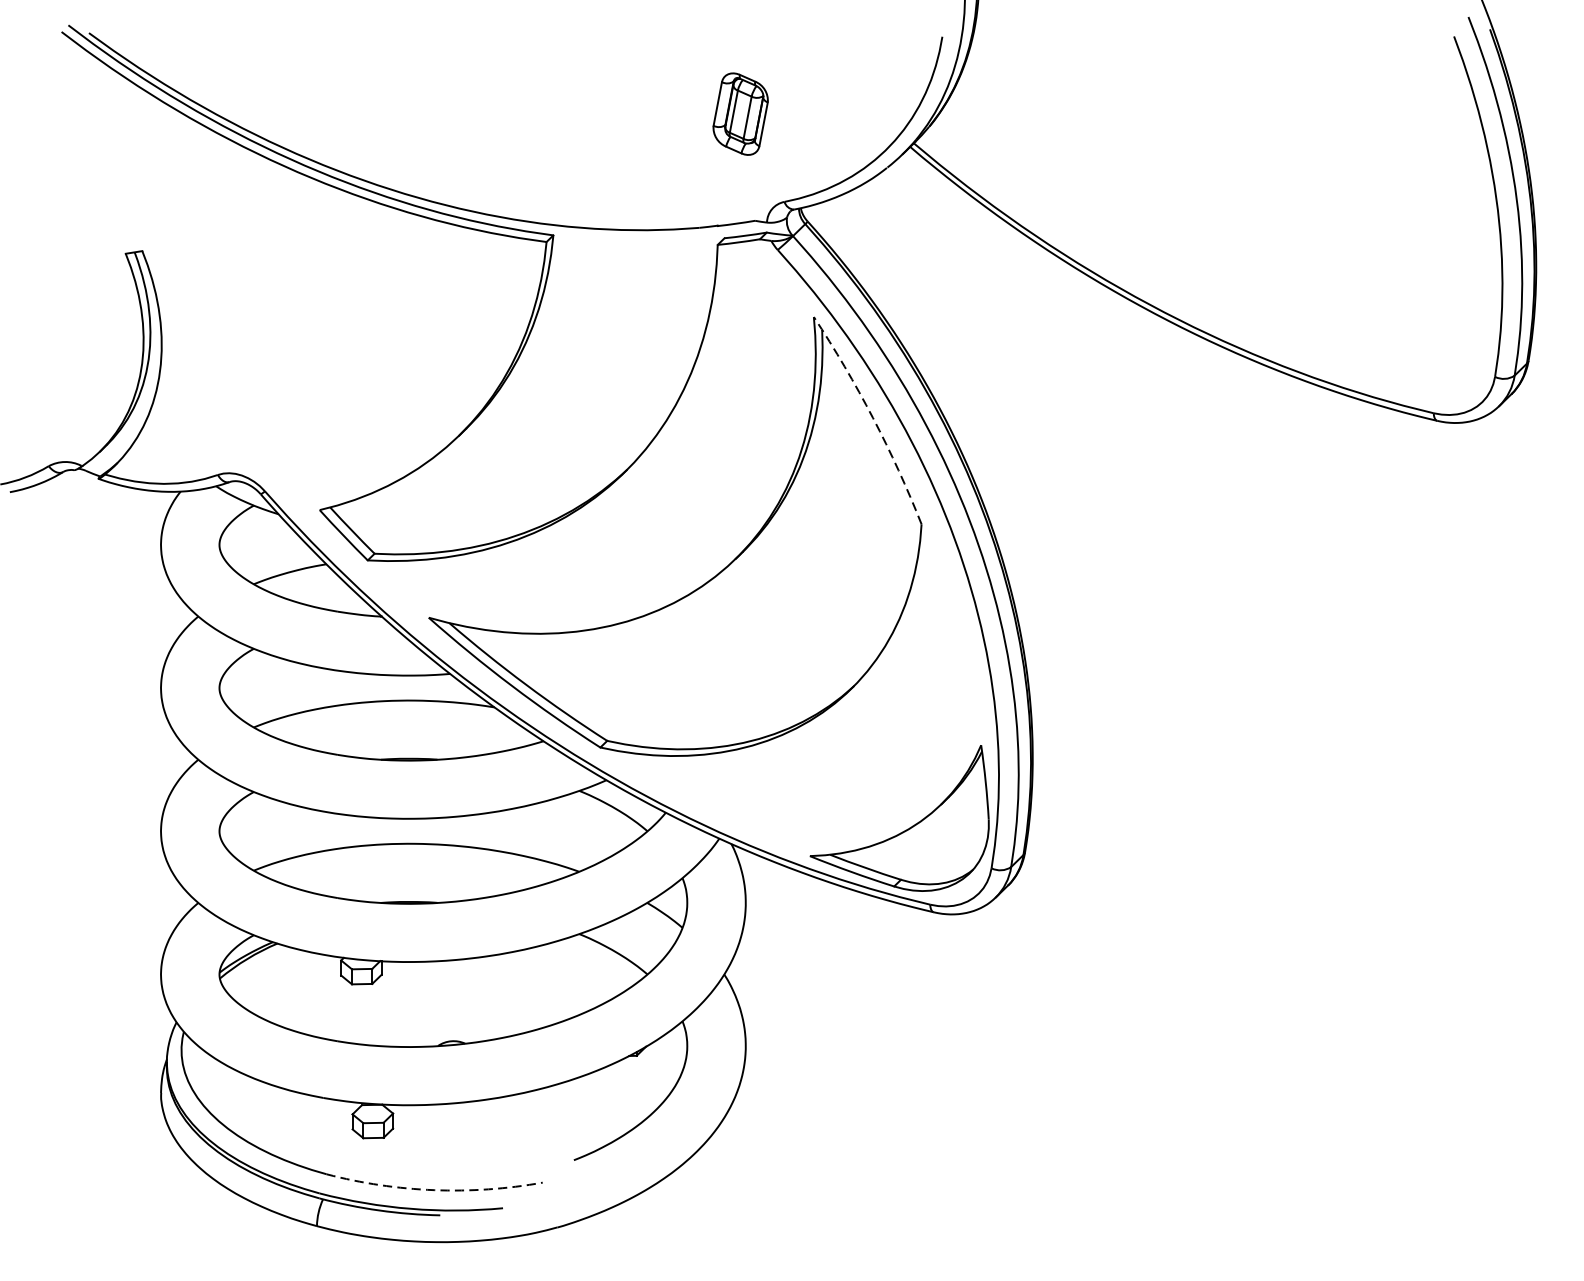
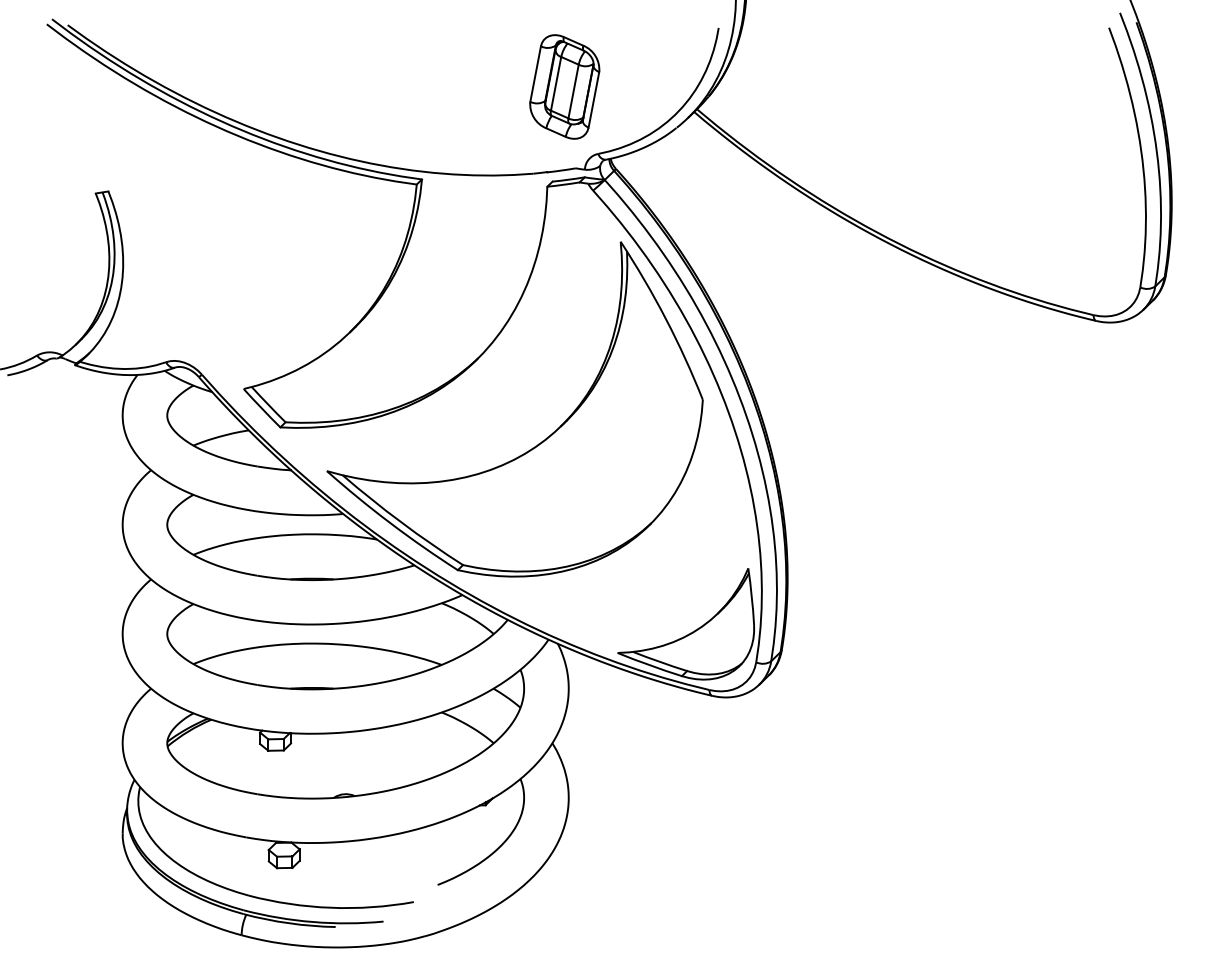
part: (740, 113) -> (564, 86), size x1.67
arc: (872, 417) -> (665, 318), dashed -> solid
arc: (434, 1189) -> (331, 907), dashed -> solid

